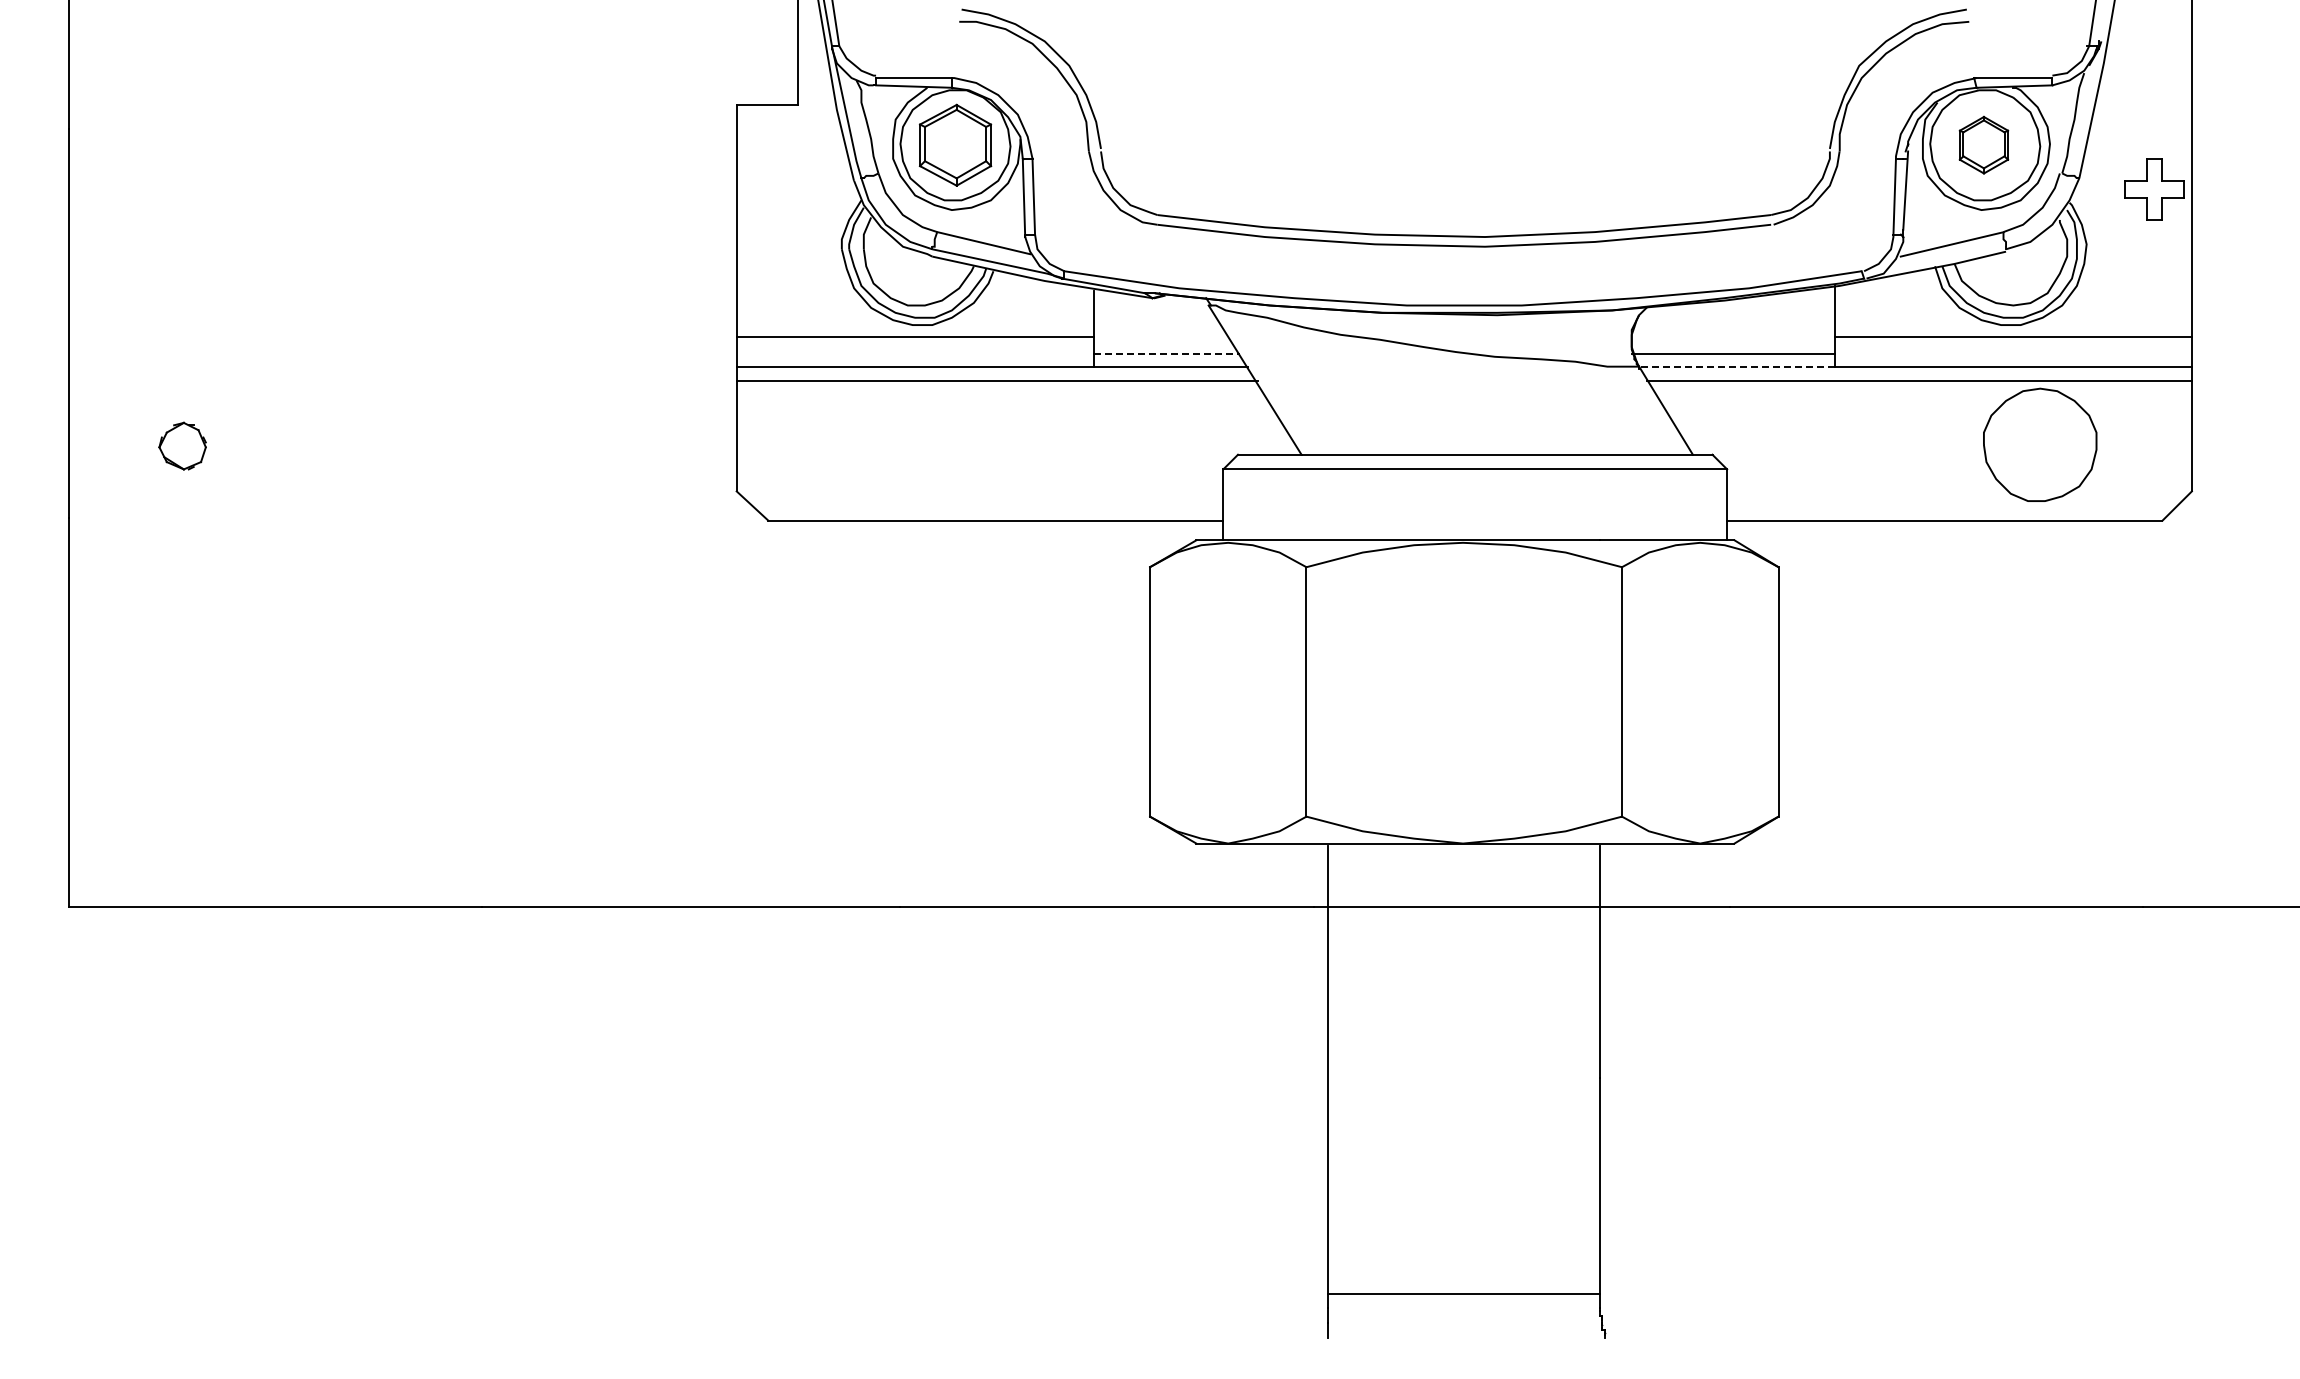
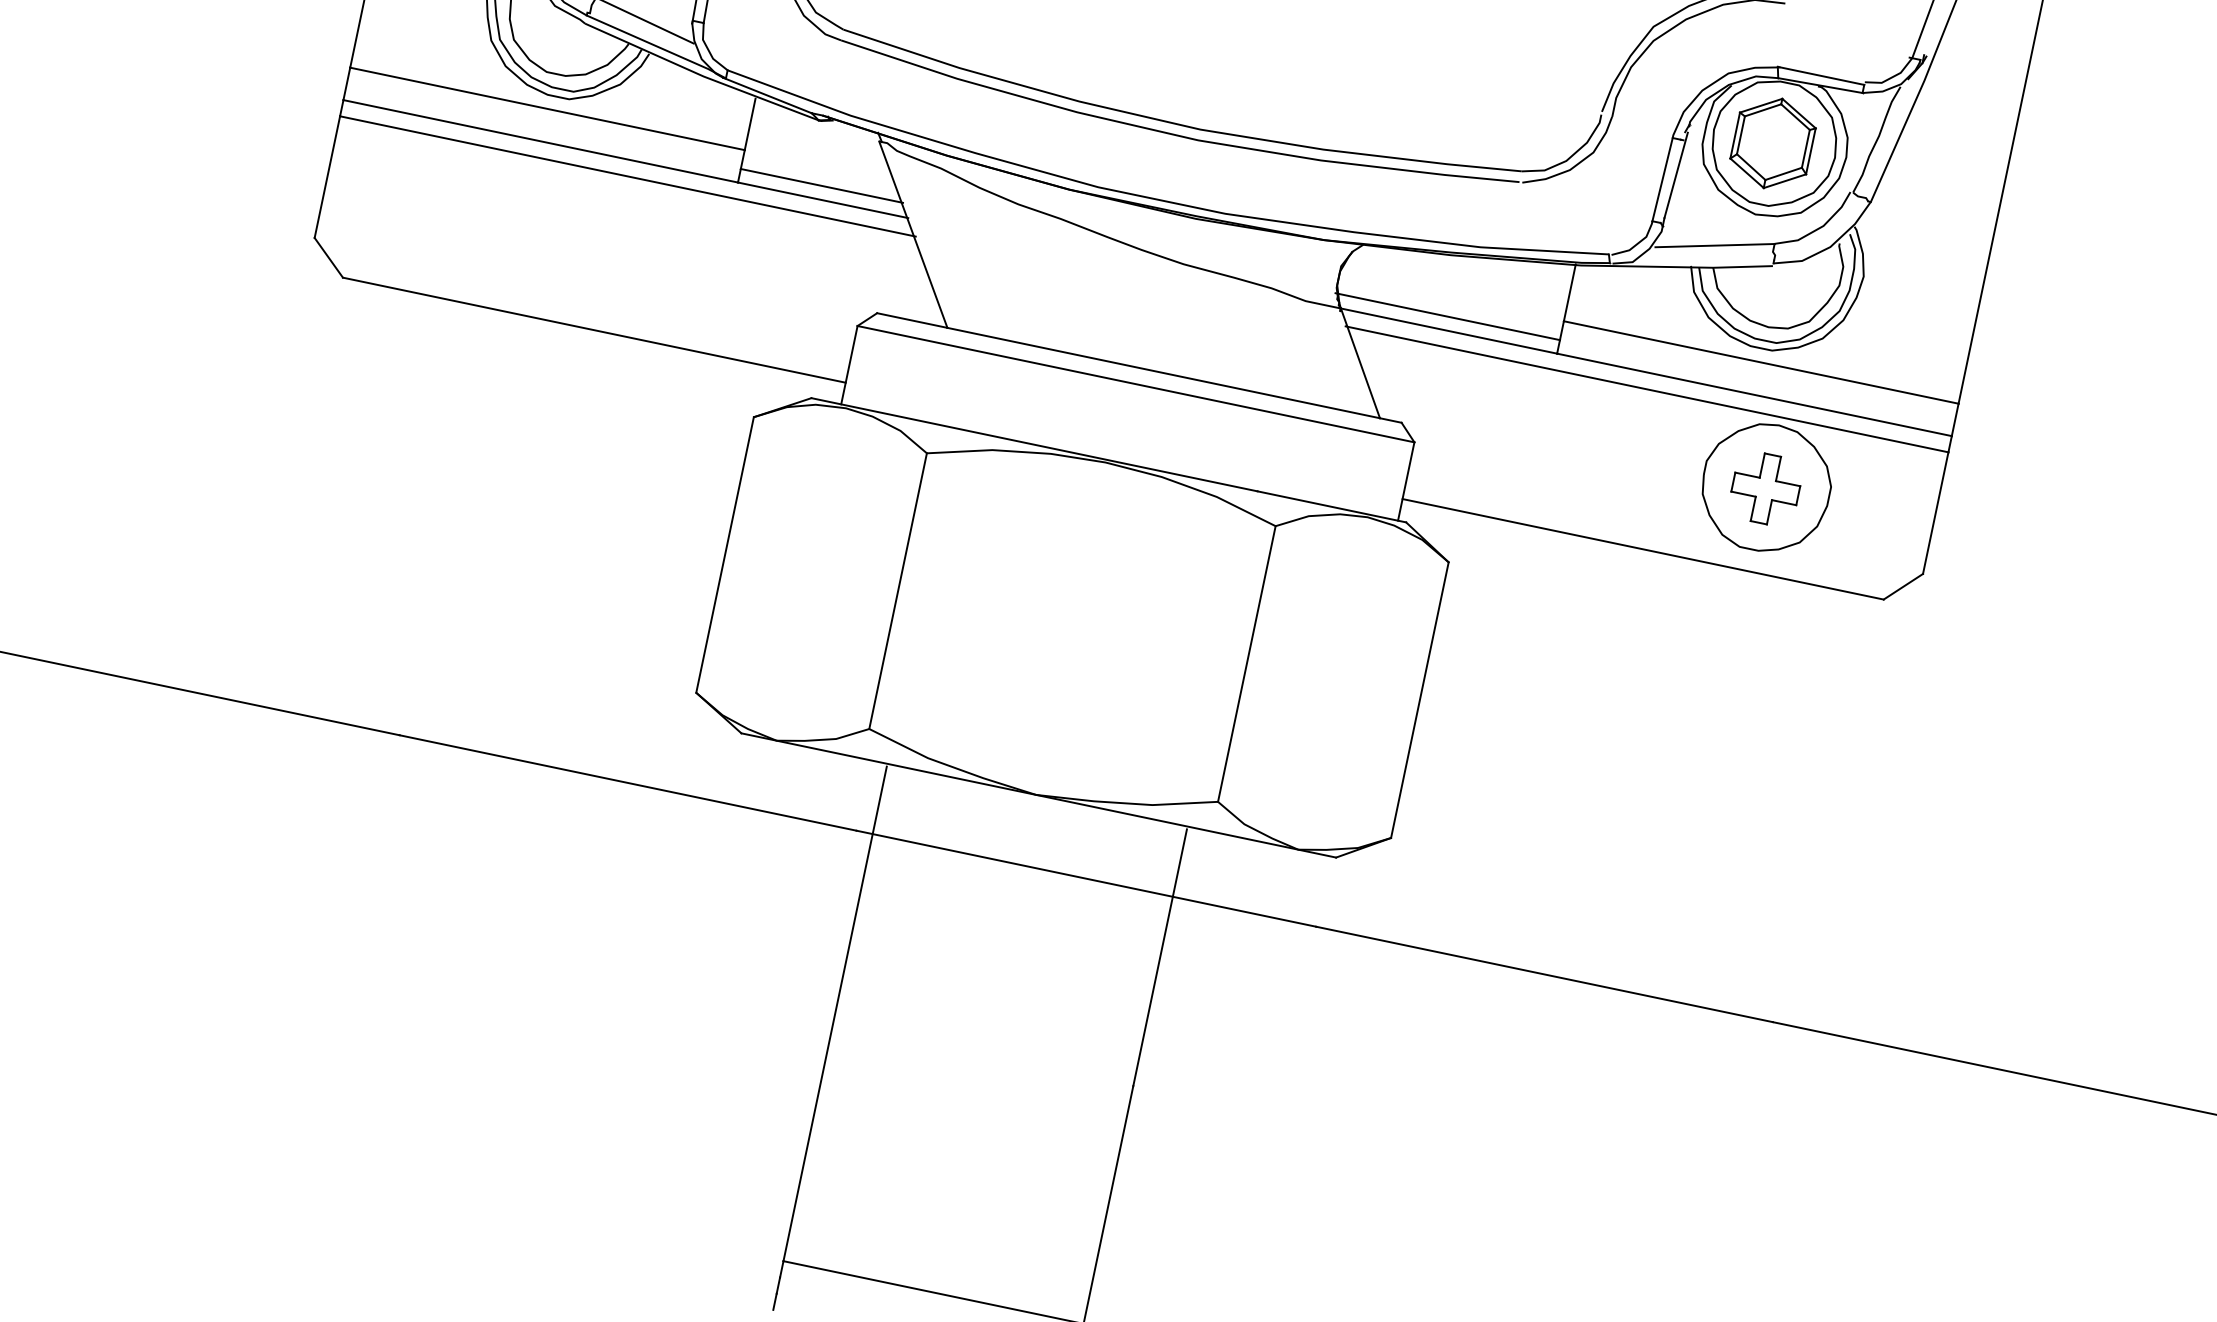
part: (1983, 144) -> (1772, 142), size x1.43
part: (2154, 189) -> (1766, 489), moved
line: (1167, 354) -> (822, 186), dashed -> solid
line: (1737, 366) -> (1449, 331), dashed -> solid

